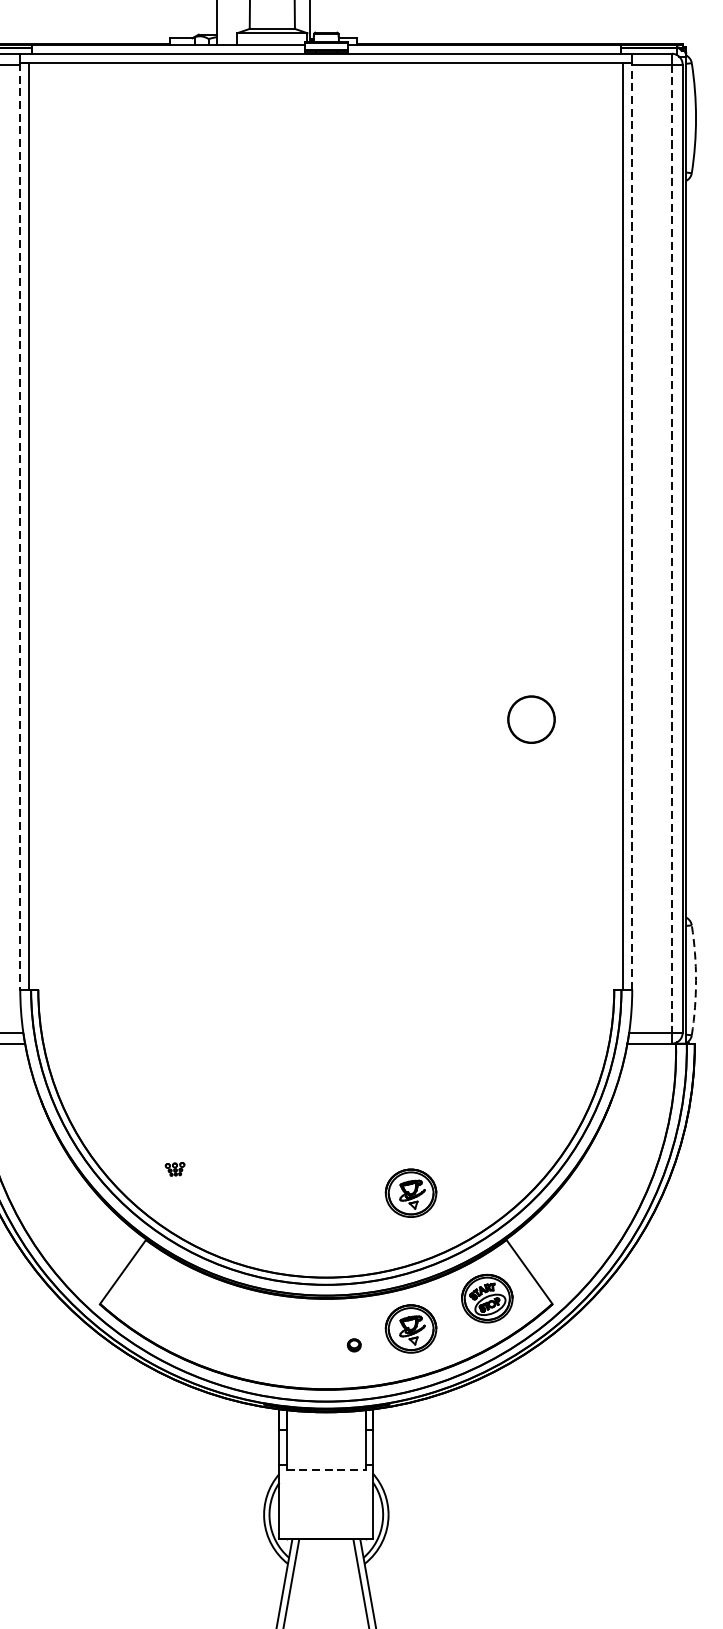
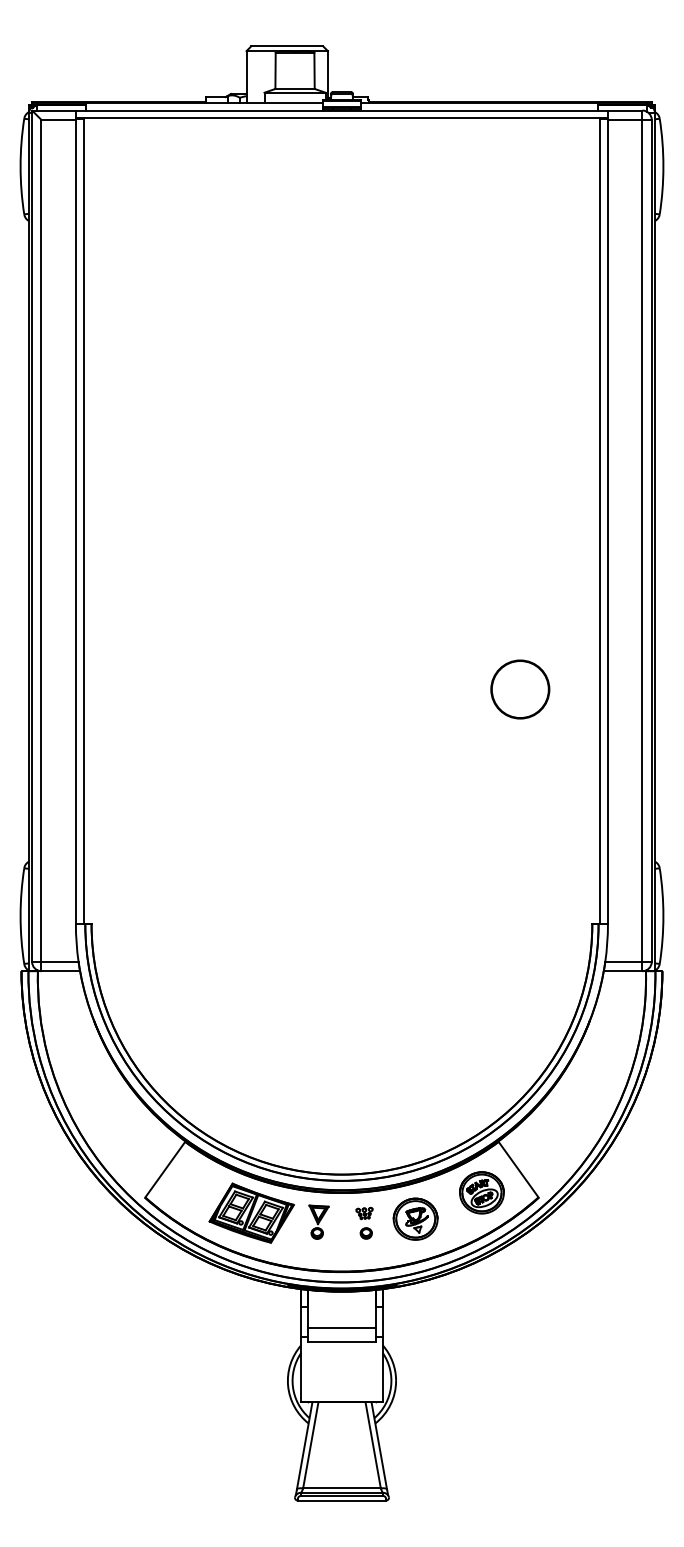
line: (19, 526) -> (75, 521), dashed -> solid
line: (631, 526) -> (607, 521), dashed -> solid
line: (671, 548) -> (642, 540), dashed -> solid
circle: (531, 719) -> (520, 689), size x1.43
arc: (696, 980) -> (663, 916), dashed -> solid
part: (175, 1169) -> (364, 1213), moved
part: (410, 1192) -> (415, 1100), removed
part: (222, 1321) -> (251, 1212), added
part: (299, 1331) -> (318, 1221), added
line: (325, 1454) -> (341, 1328), added
line: (326, 1469) -> (342, 1341), dashed -> solid

